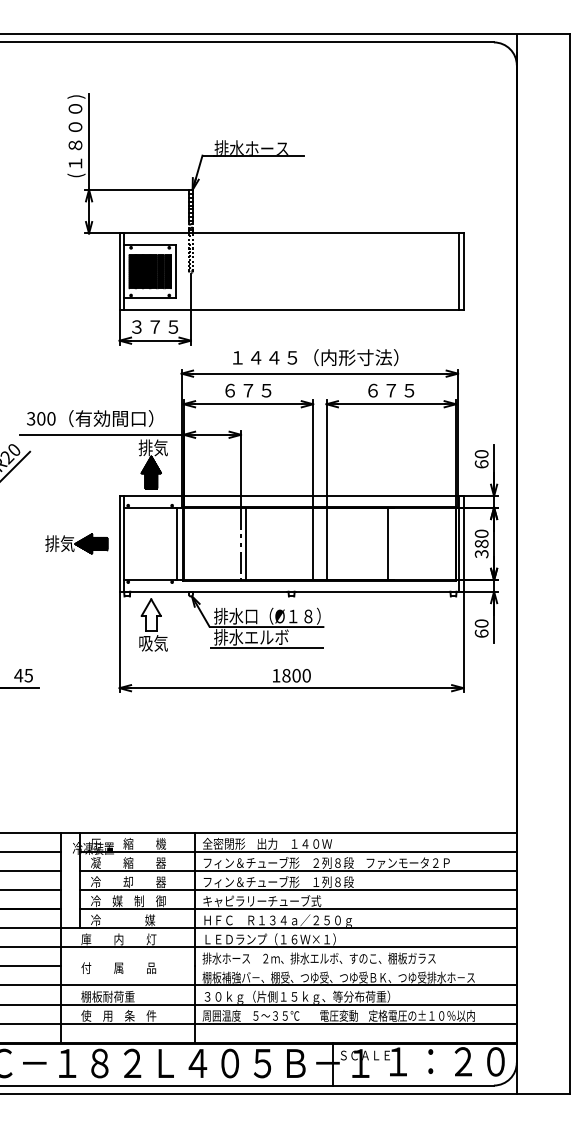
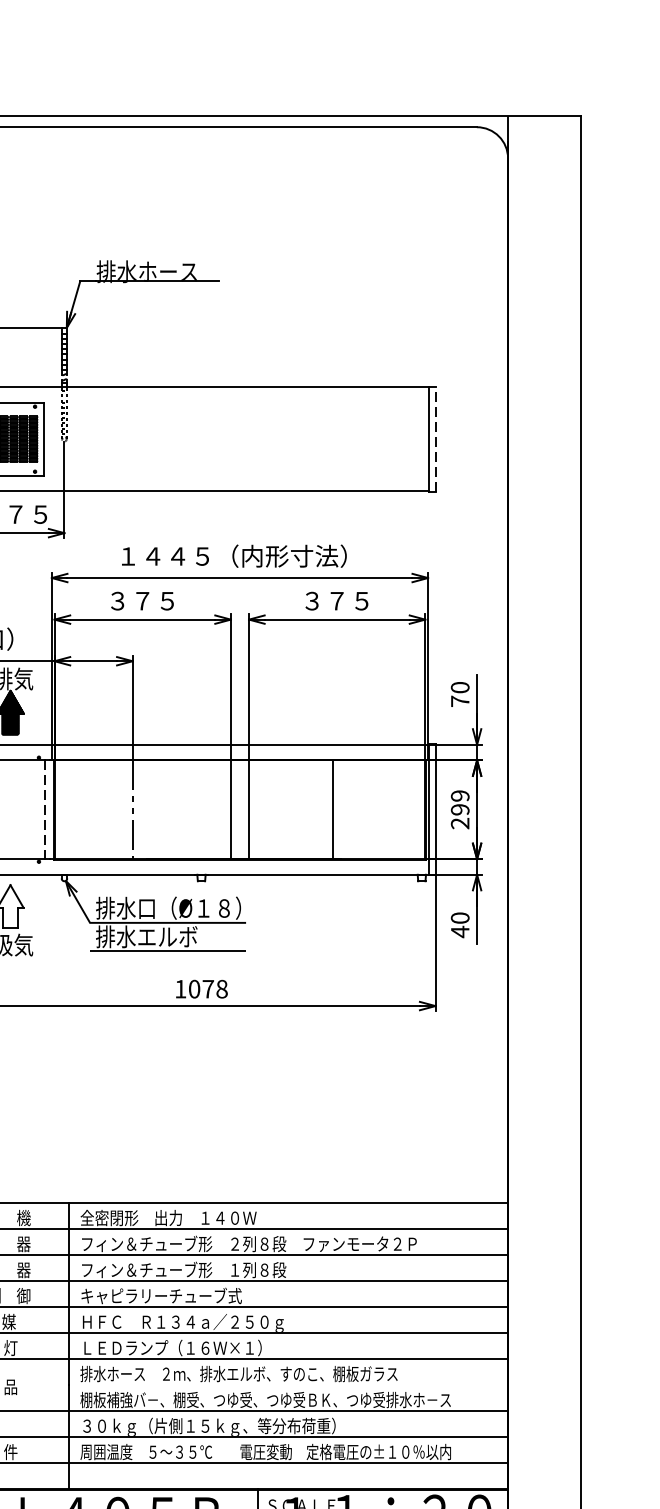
line: (463, 271) -> (435, 438), solid -> dashed
text: (229, 390) -> (116, 600), ６７５ -> ３７５
text: (372, 390) -> (311, 600), ６７５ -> ３７５
text: (481, 464) -> (459, 701), 60 -> 70
line: (245, 543) -> (138, 809), removed
text: (481, 543) -> (459, 809), 380 -> 299
line: (176, 544) -> (44, 810), solid -> dashed
text: (481, 633) -> (459, 931), 60 -> 40
text: (296, 675) -> (208, 988), 1800 -> 1078

